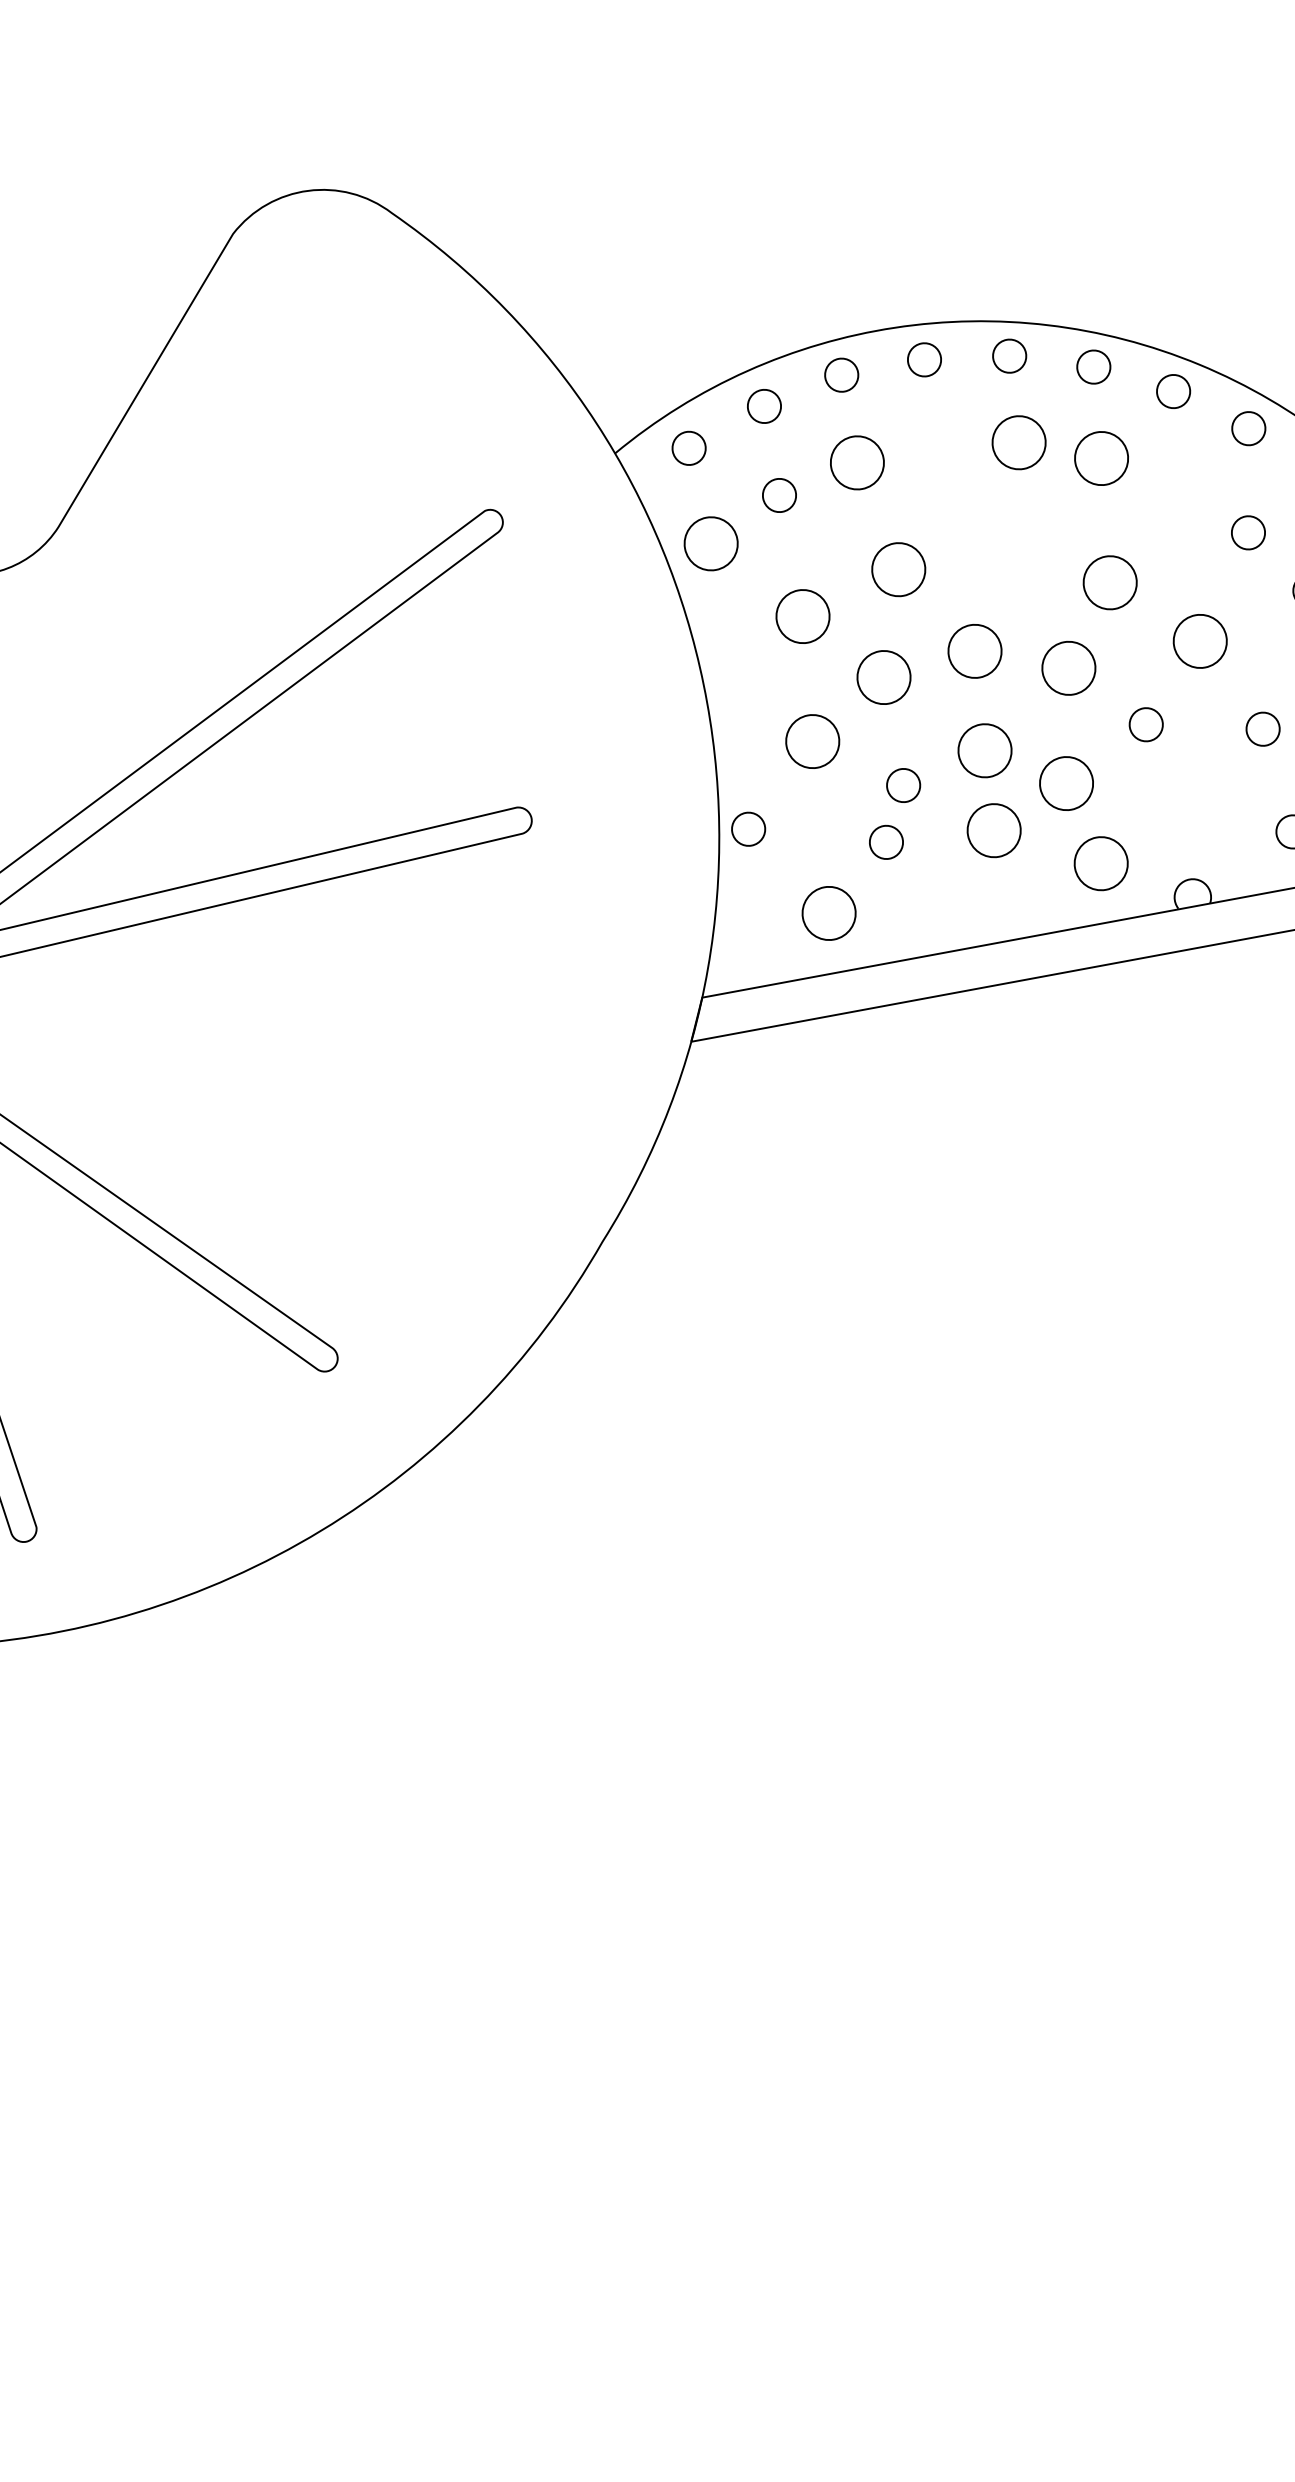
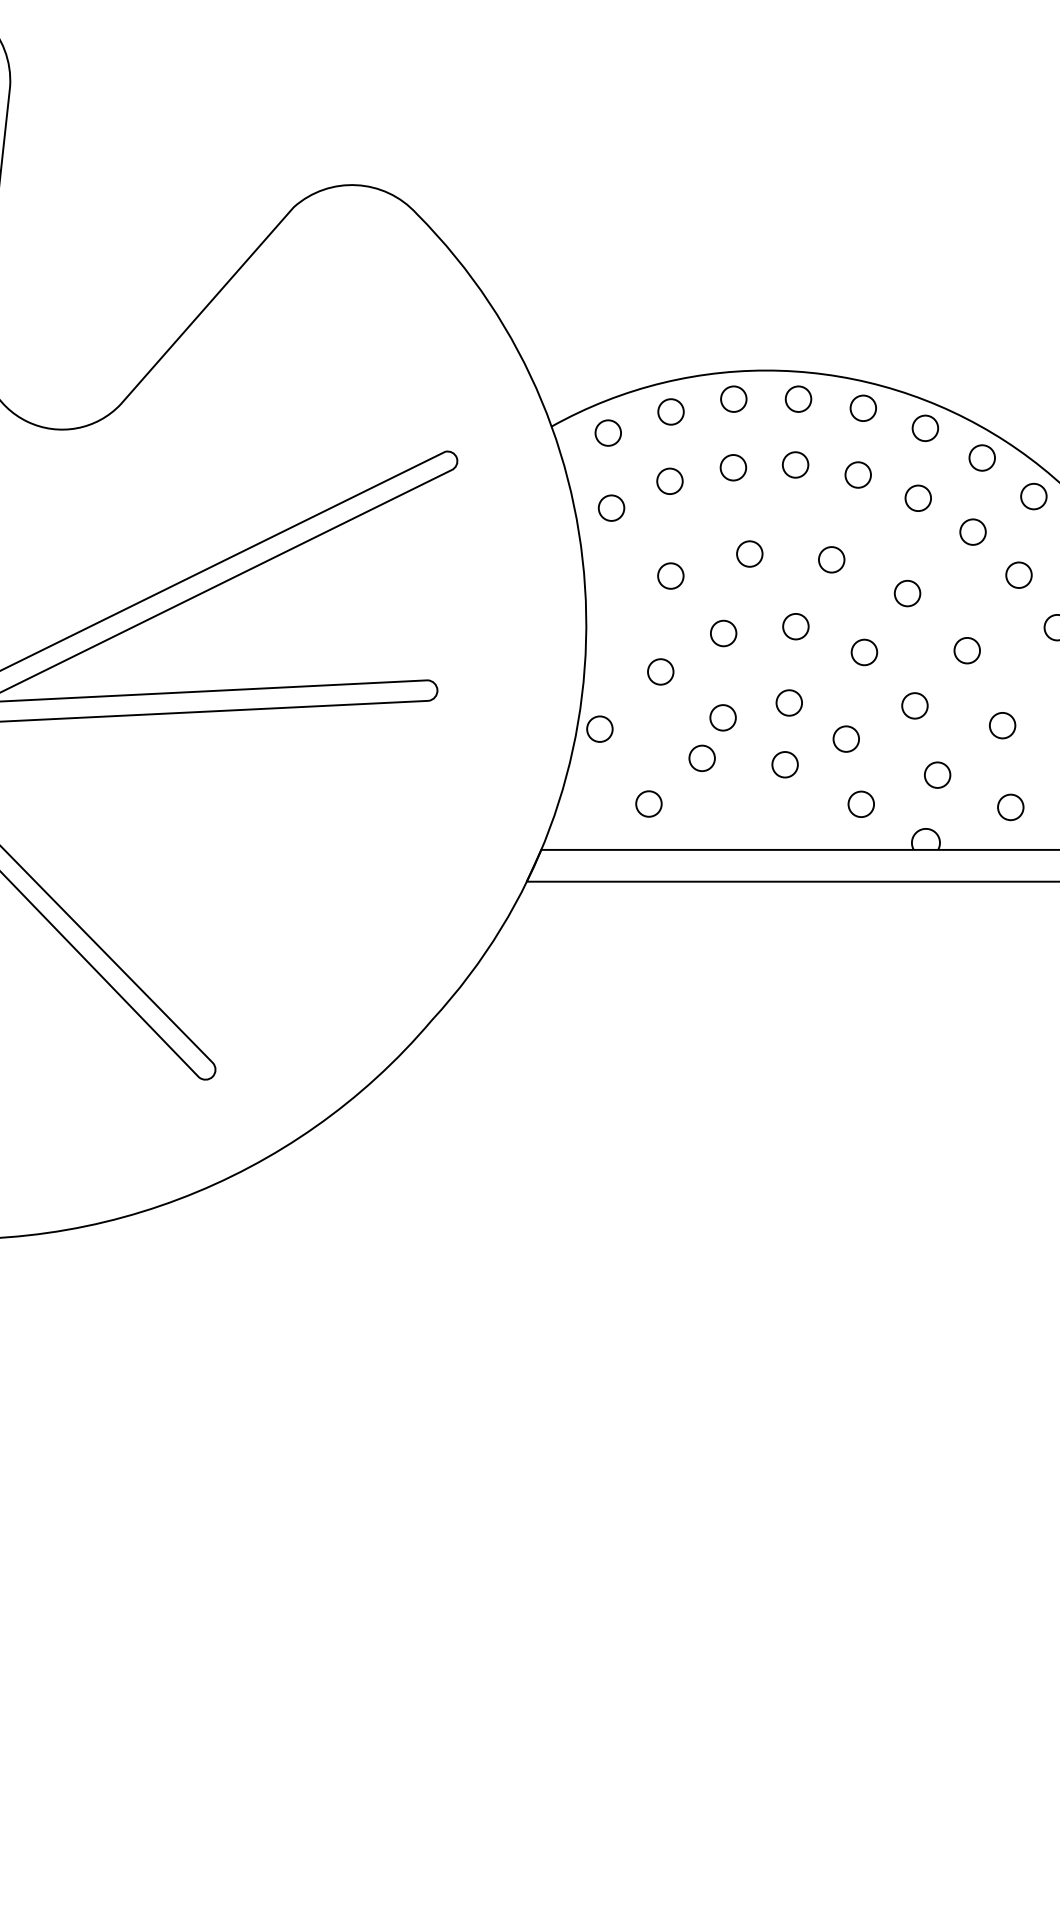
circle: (1017, 442) -> (857, 474), size x0.62
circle: (936, 444) -> (795, 464), added
circle: (1100, 457) -> (917, 497), size x0.62
circle: (857, 462) -> (733, 467), size x0.62
circle: (1178, 487) -> (972, 531), added
circle: (710, 542) -> (611, 507), size x0.62
circle: (1004, 557) -> (831, 559), added
circle: (898, 568) -> (749, 553), size x0.62
circle: (1110, 582) -> (907, 593), size x0.62
circle: (802, 615) -> (670, 575), size x0.62
circle: (1199, 641) -> (966, 650), size x0.62
circle: (974, 651) -> (795, 626), size x0.62
circle: (1069, 668) -> (864, 652), size x0.62
circle: (884, 677) -> (723, 633), size x0.62
circle: (812, 741) -> (660, 671), size x0.62
circle: (983, 750) -> (788, 702), size x0.62
circle: (1065, 782) -> (845, 738), size x0.62
circle: (1191, 807) -> (937, 774), added
circle: (993, 830) -> (784, 764), size x0.62
circle: (1099, 862) -> (860, 803), size x0.62
circle: (828, 912) -> (648, 803), size x0.62

